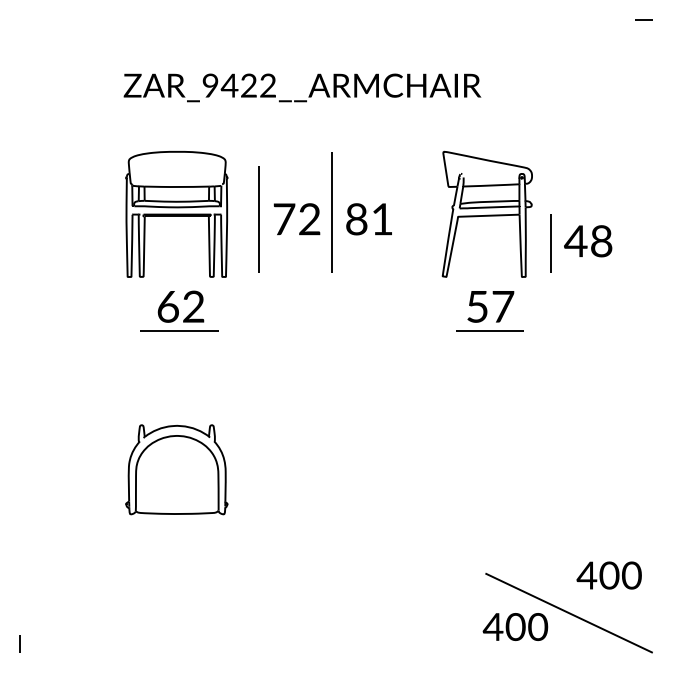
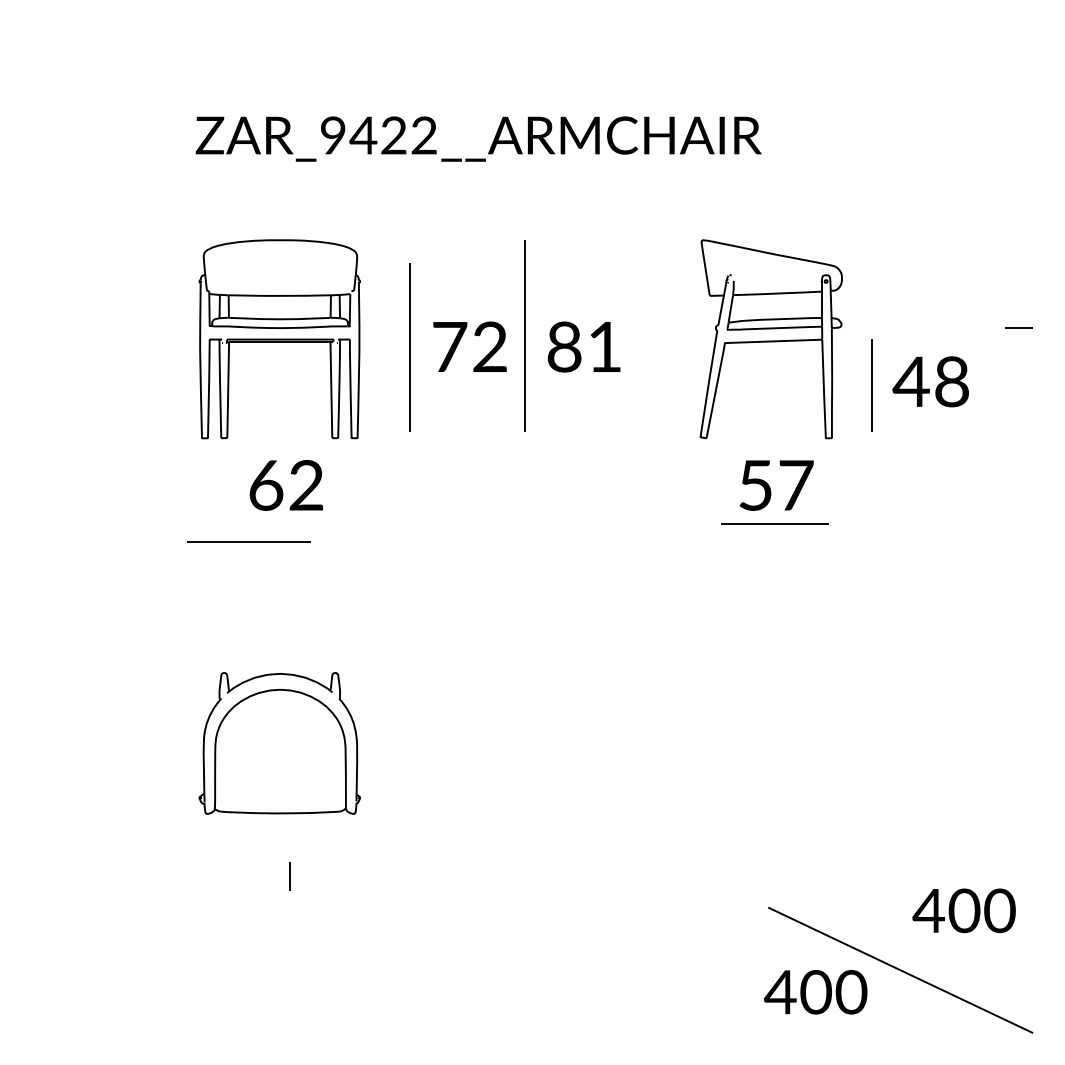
line: (643, 19) -> (1018, 326), moved
line: (179, 330) -> (249, 540), moved
line: (19, 643) -> (288, 875), moved

